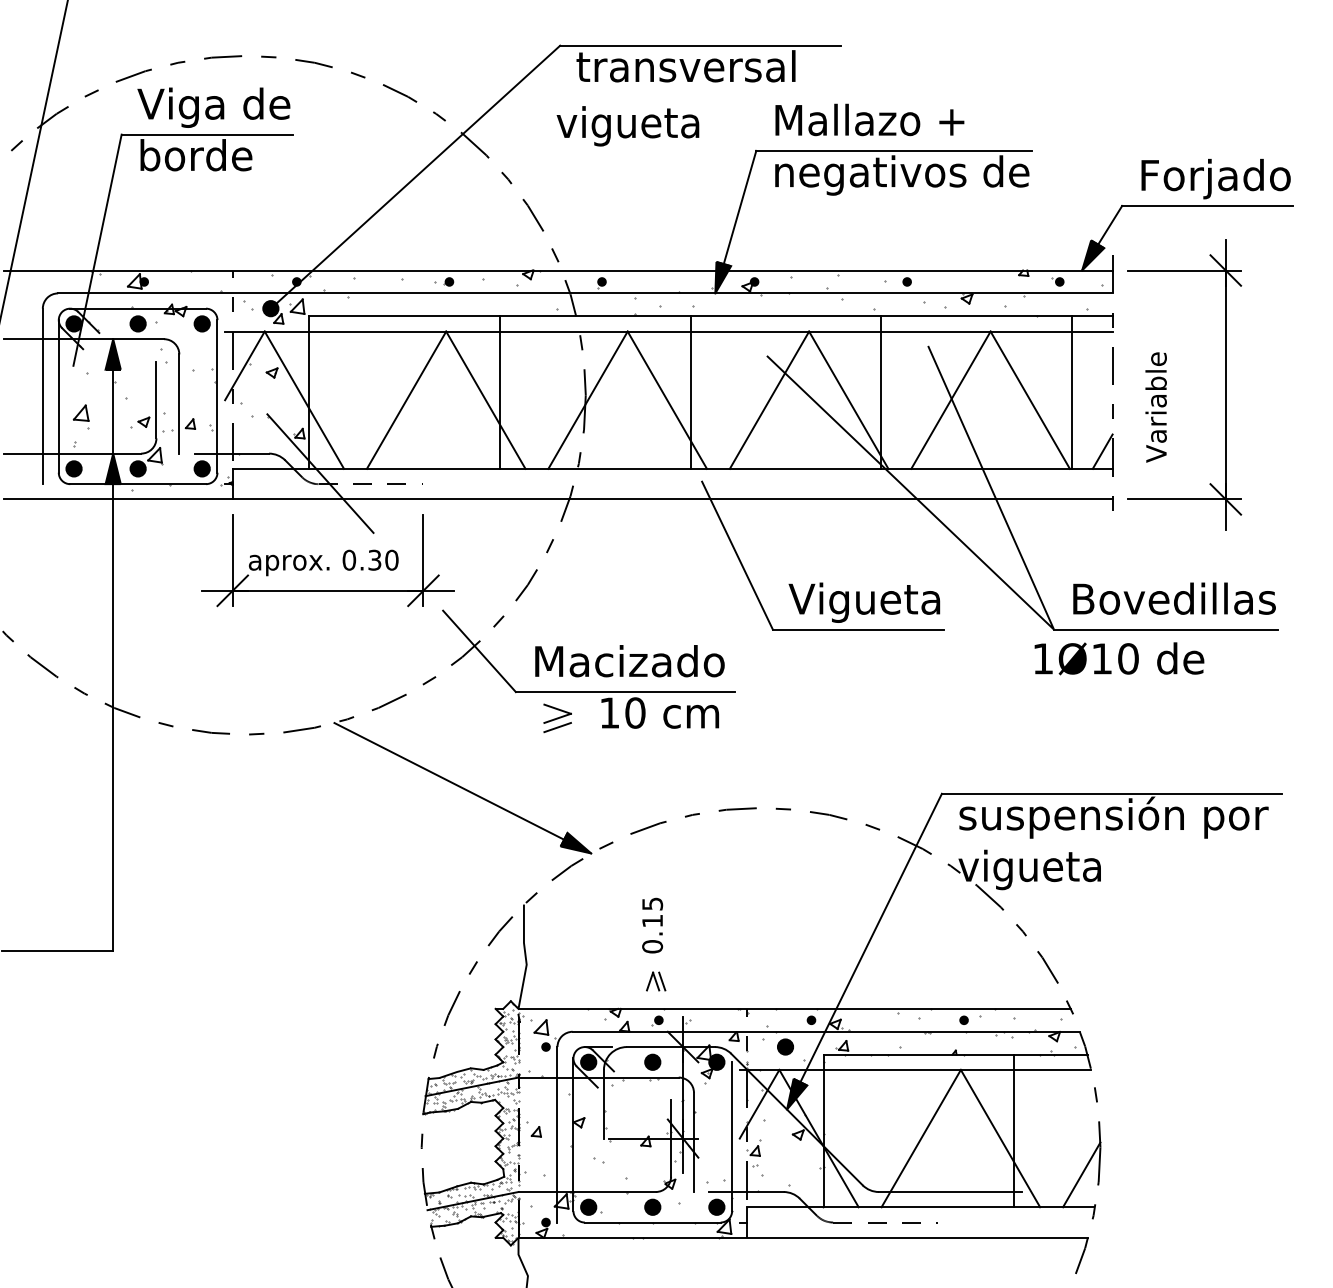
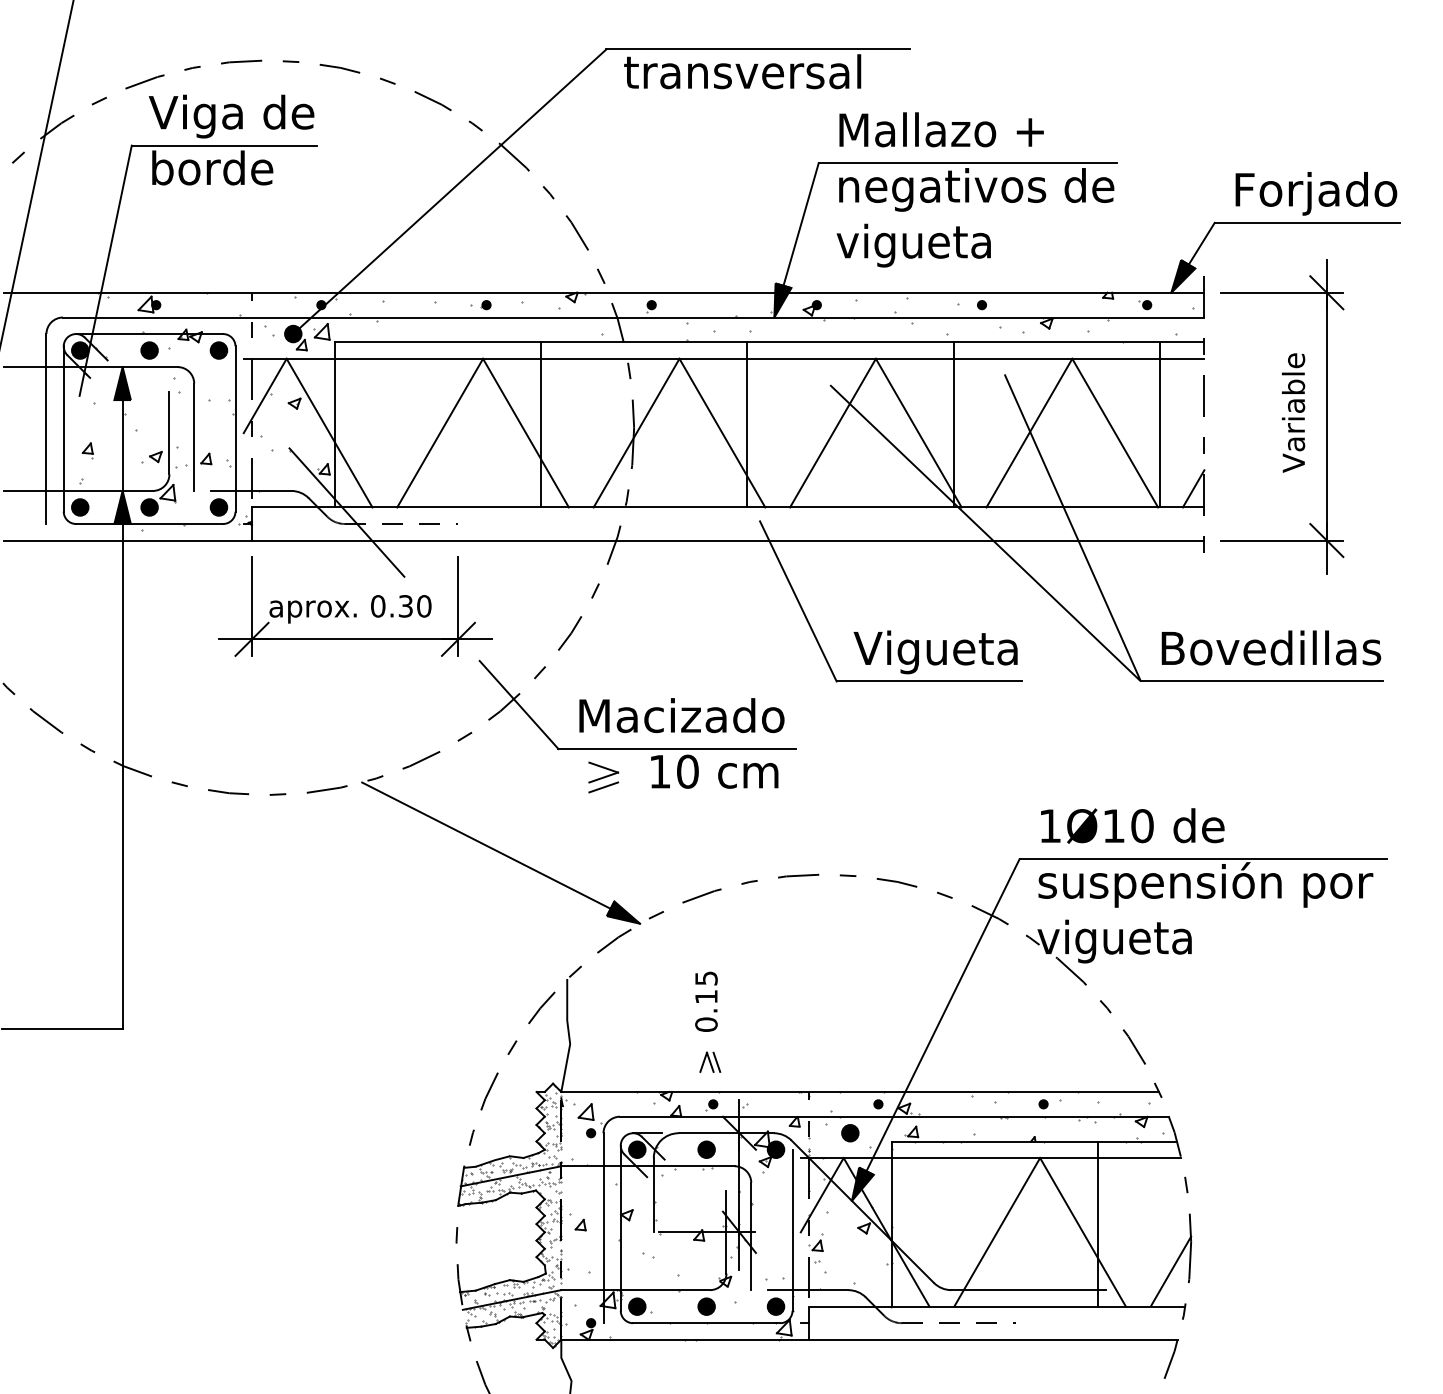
text: (627, 126) -> (913, 245), moved
text: (1156, 407) -> (1293, 412), moved
part: (80, 416) -> (87, 450), size x0.62
text: (1119, 658) -> (1132, 825), moved

